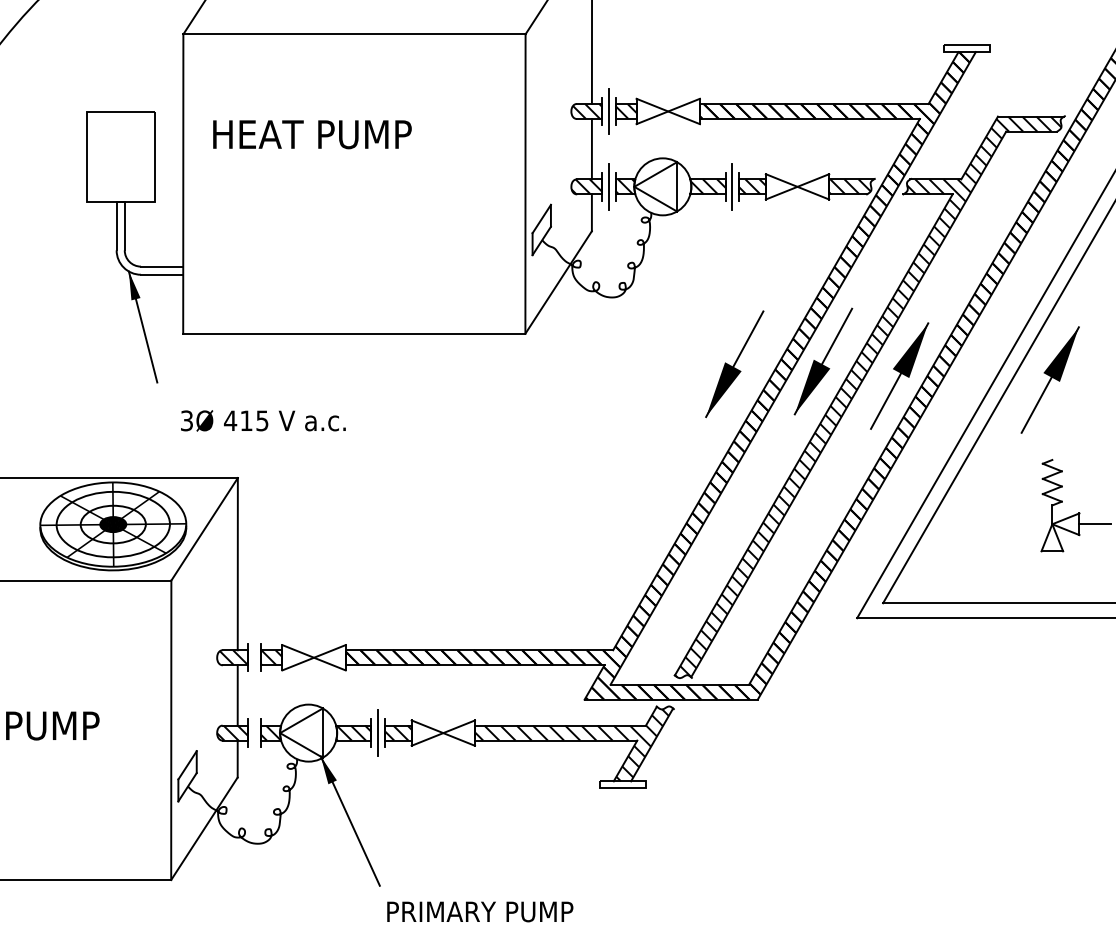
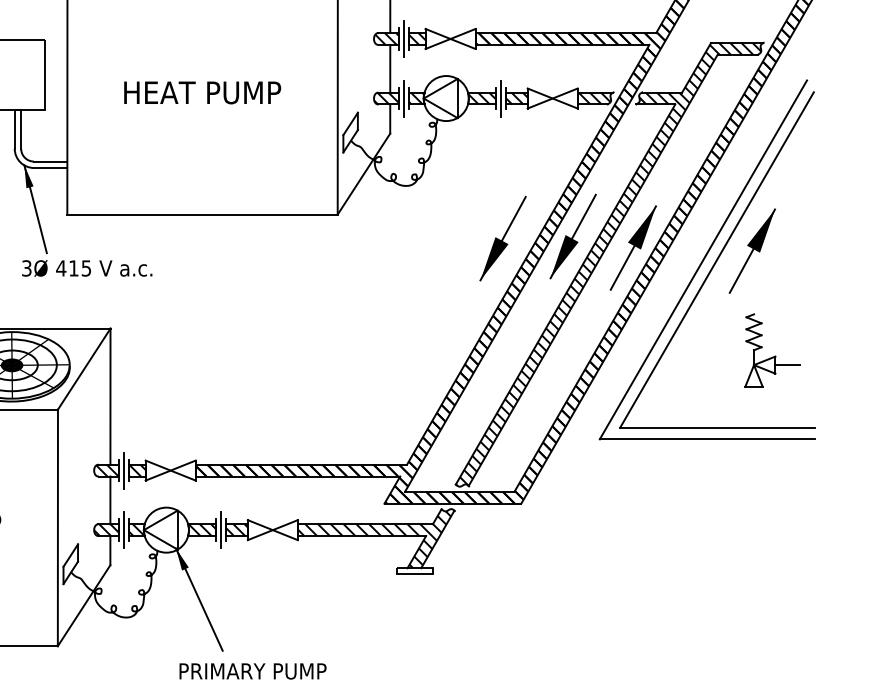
text: (312, 134) -> (202, 92), moved
text: (263, 420) -> (87, 268), moved
line: (254, 657) -> (123, 470), added
line: (254, 732) -> (123, 529), added
text: (480, 911) -> (253, 671), moved

